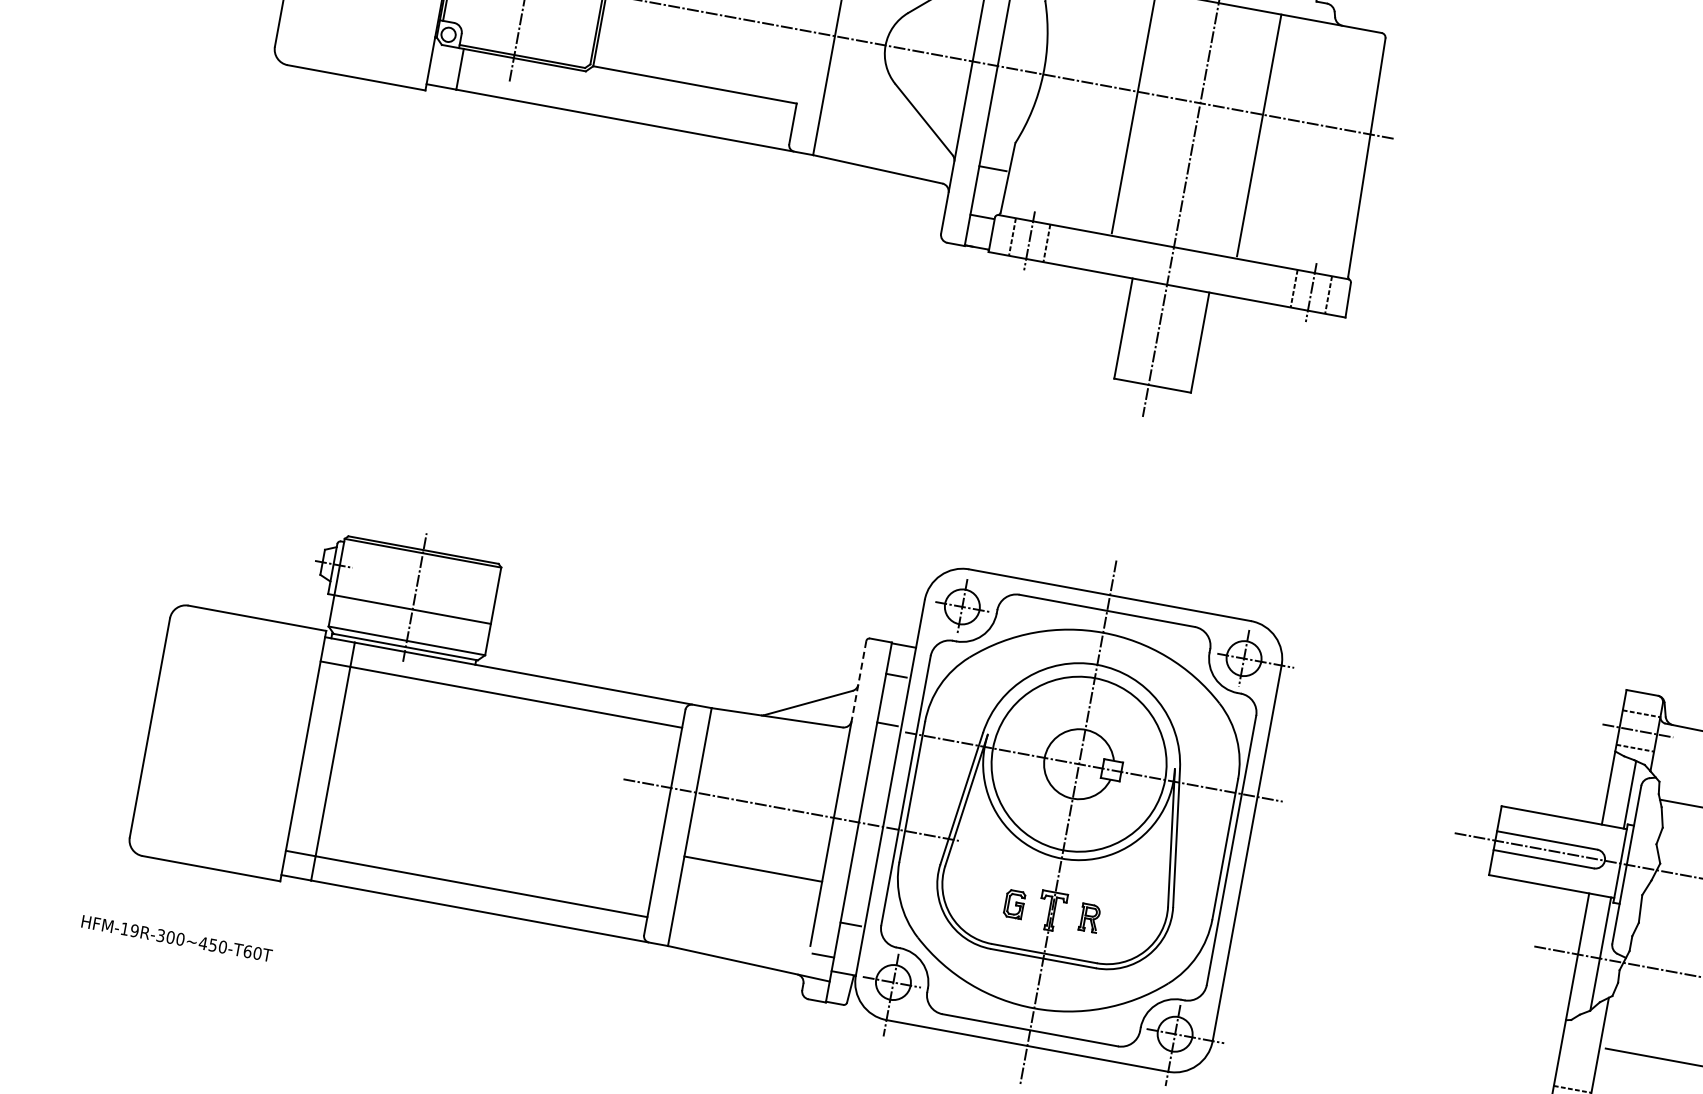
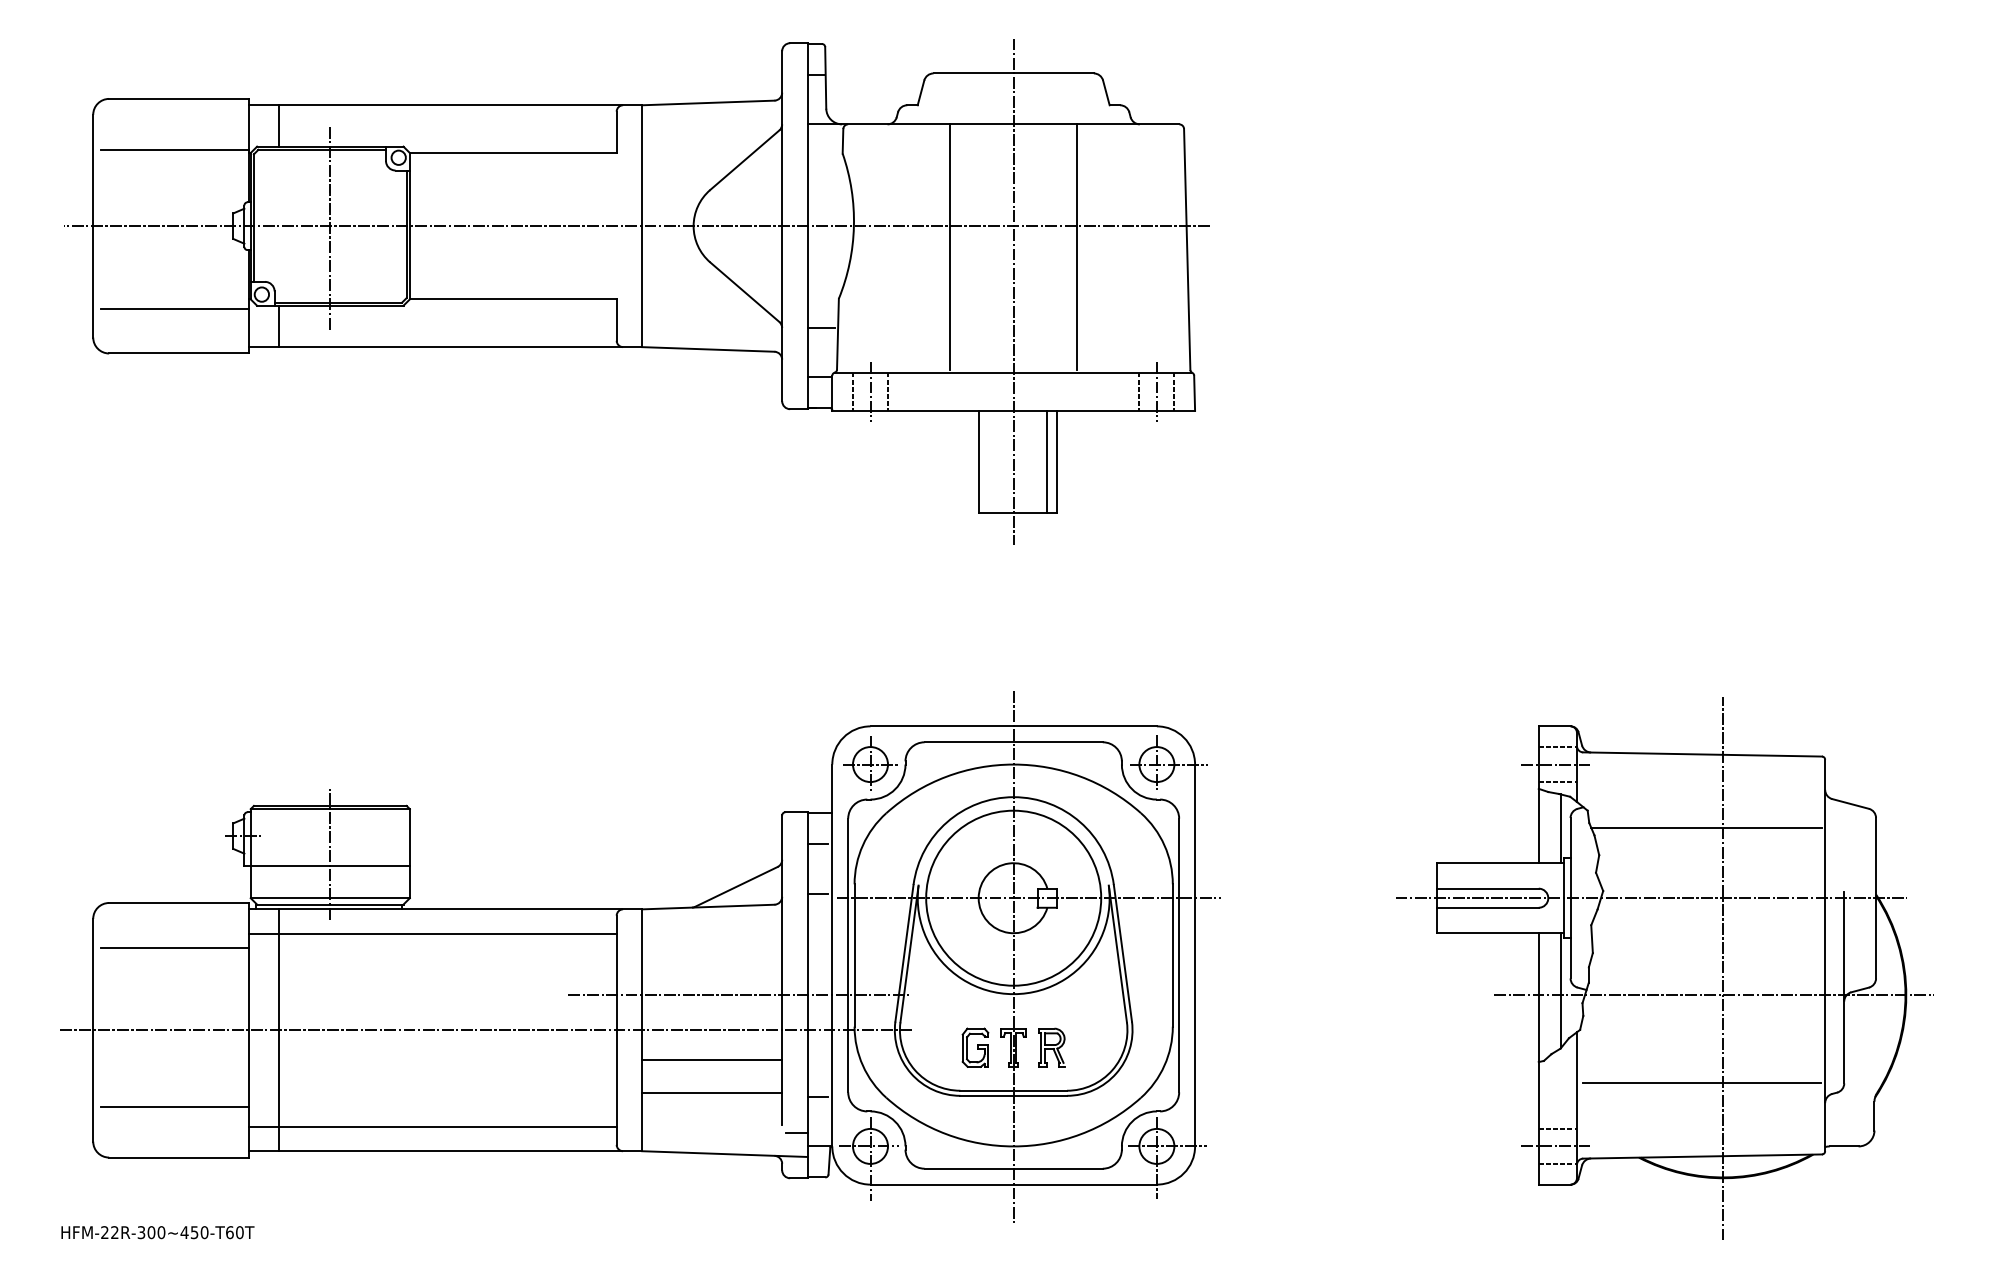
line: (361, 32) -> (175, 308), added
line: (1191, 340) -> (1047, 461), added
line: (245, 661) -> (175, 947), added
line: (858, 683) -> (782, 858), dashed -> solid
line: (535, 799) -> (485, 1030), added
line: (217, 817) -> (175, 1106), added
line: (747, 900) -> (712, 1092), added
part: (1014, 904) -> (975, 1047), size x1.43
part: (1089, 917) -> (1051, 1047), size x1.43
text: (129, 929) -> (109, 1232), HFM-19R-300~450-T60T -> HFM-22R-300~450-T60T

